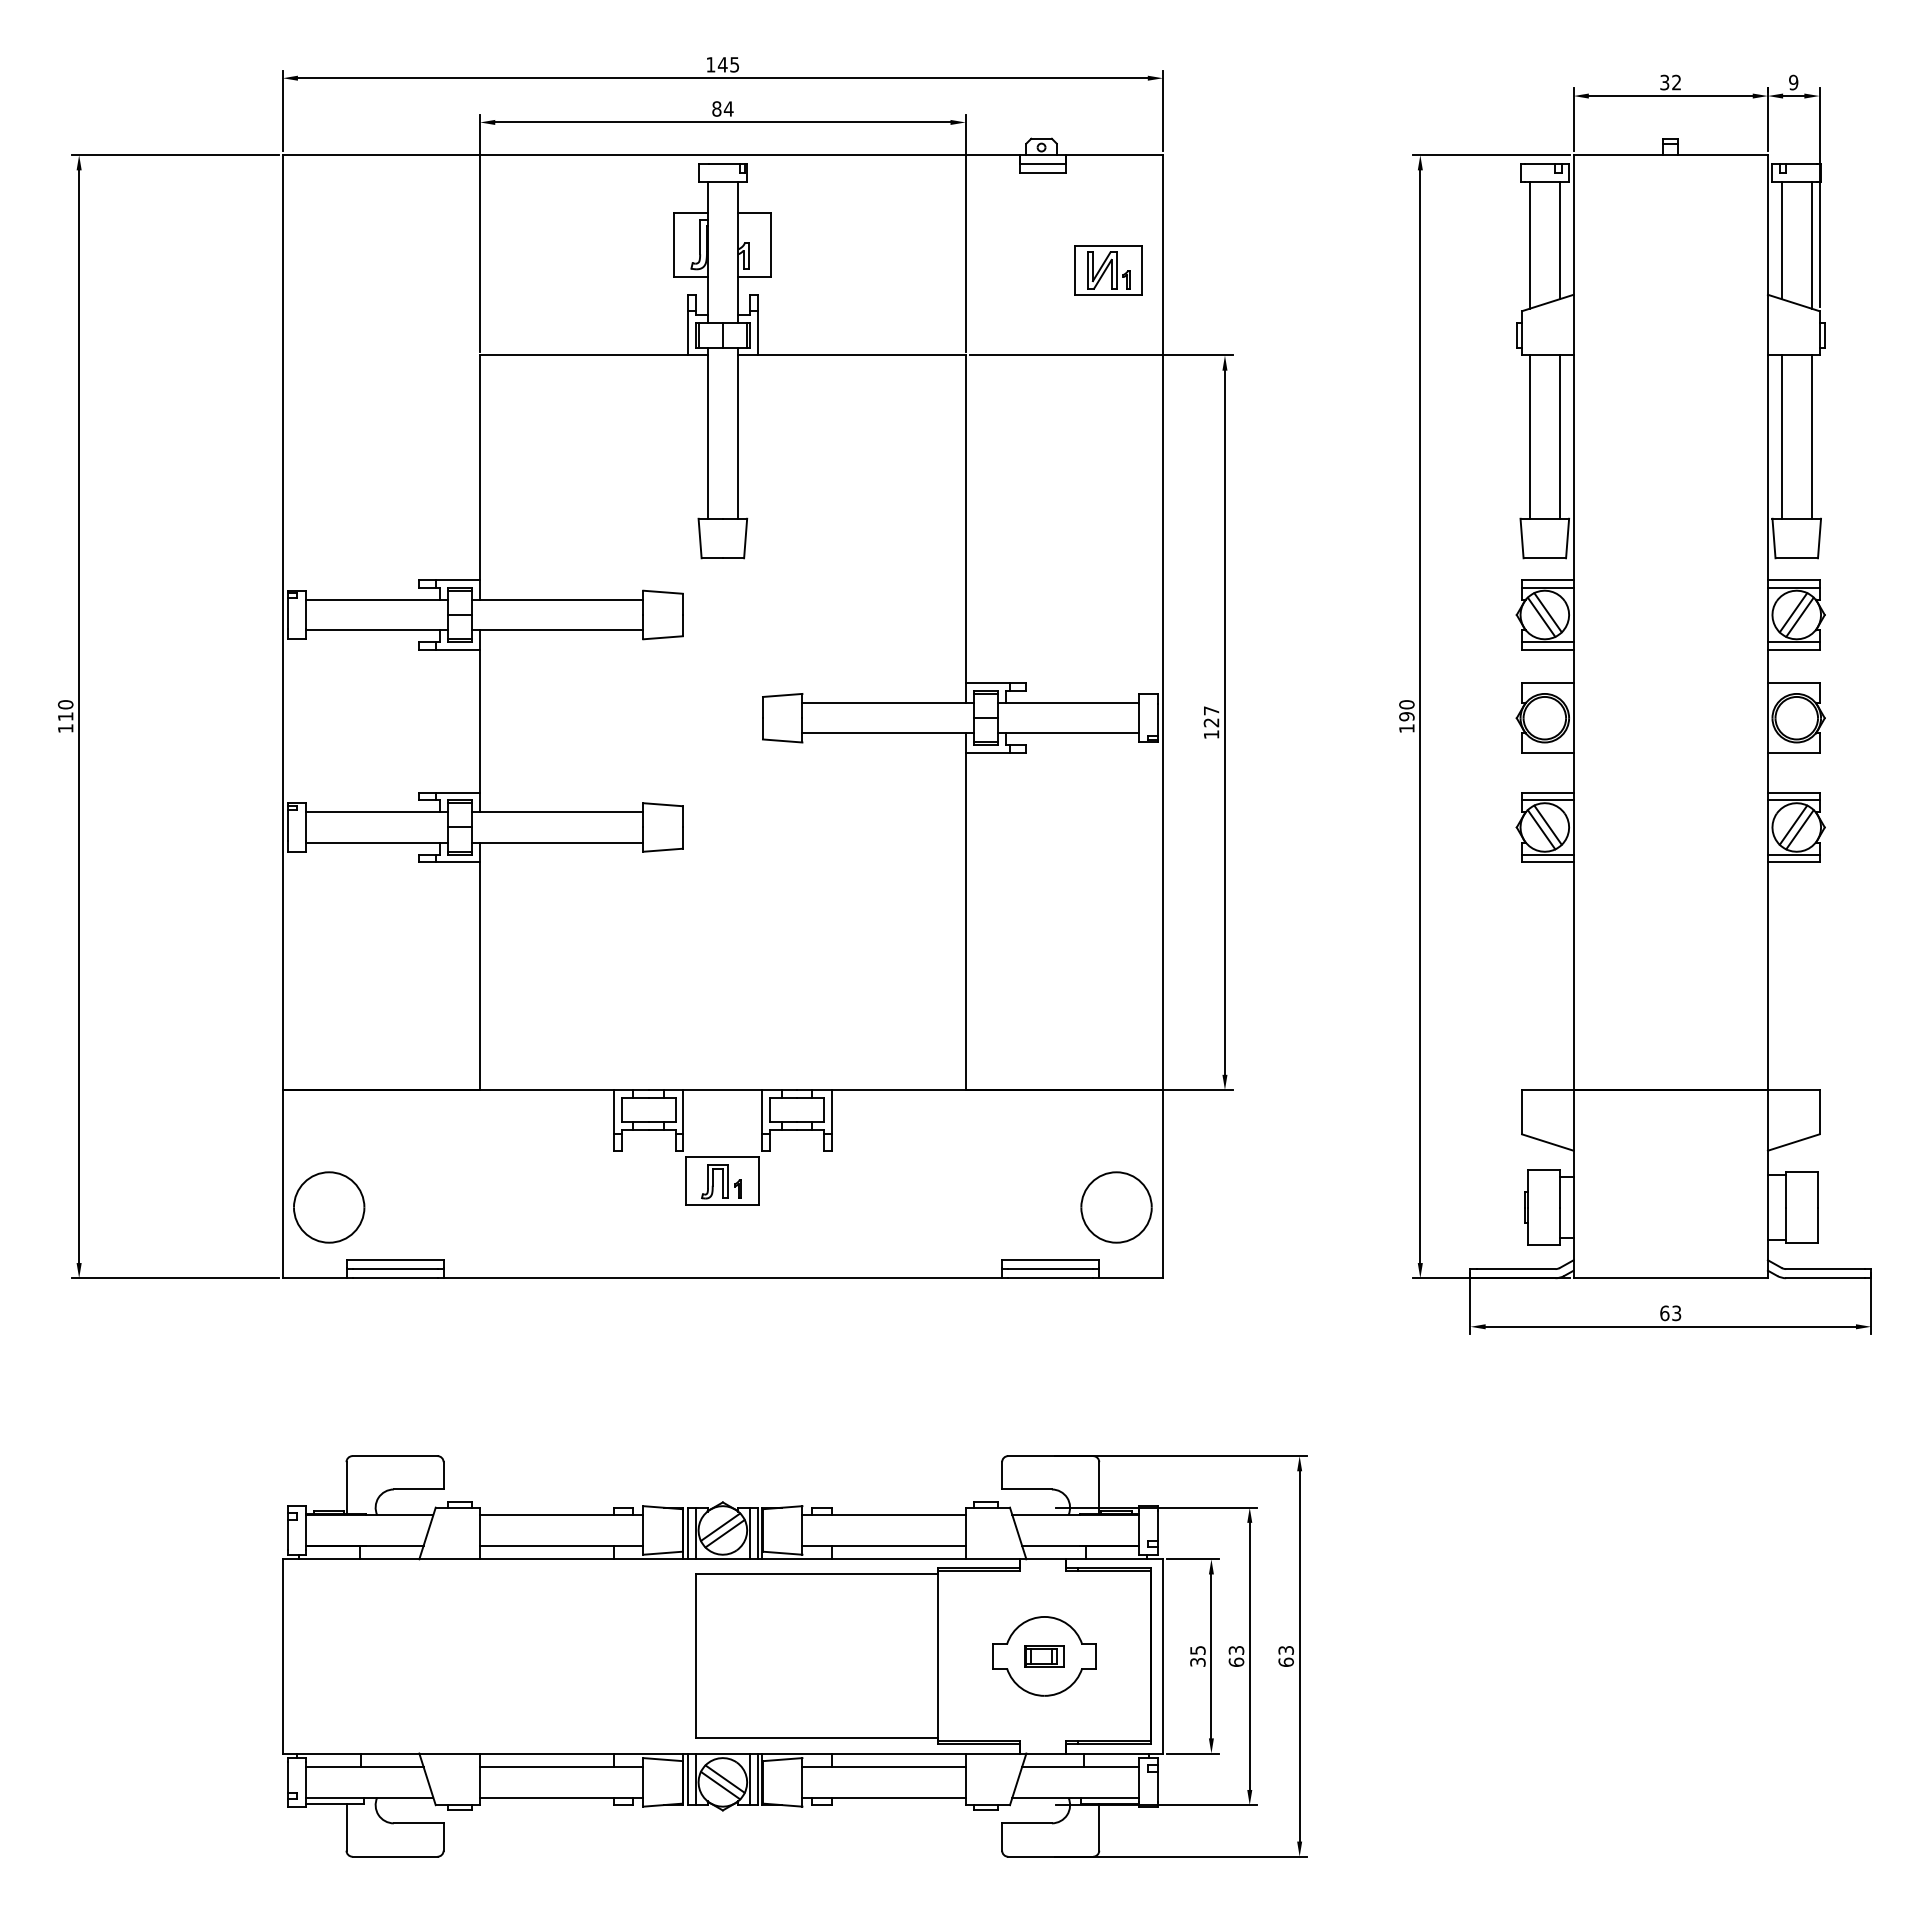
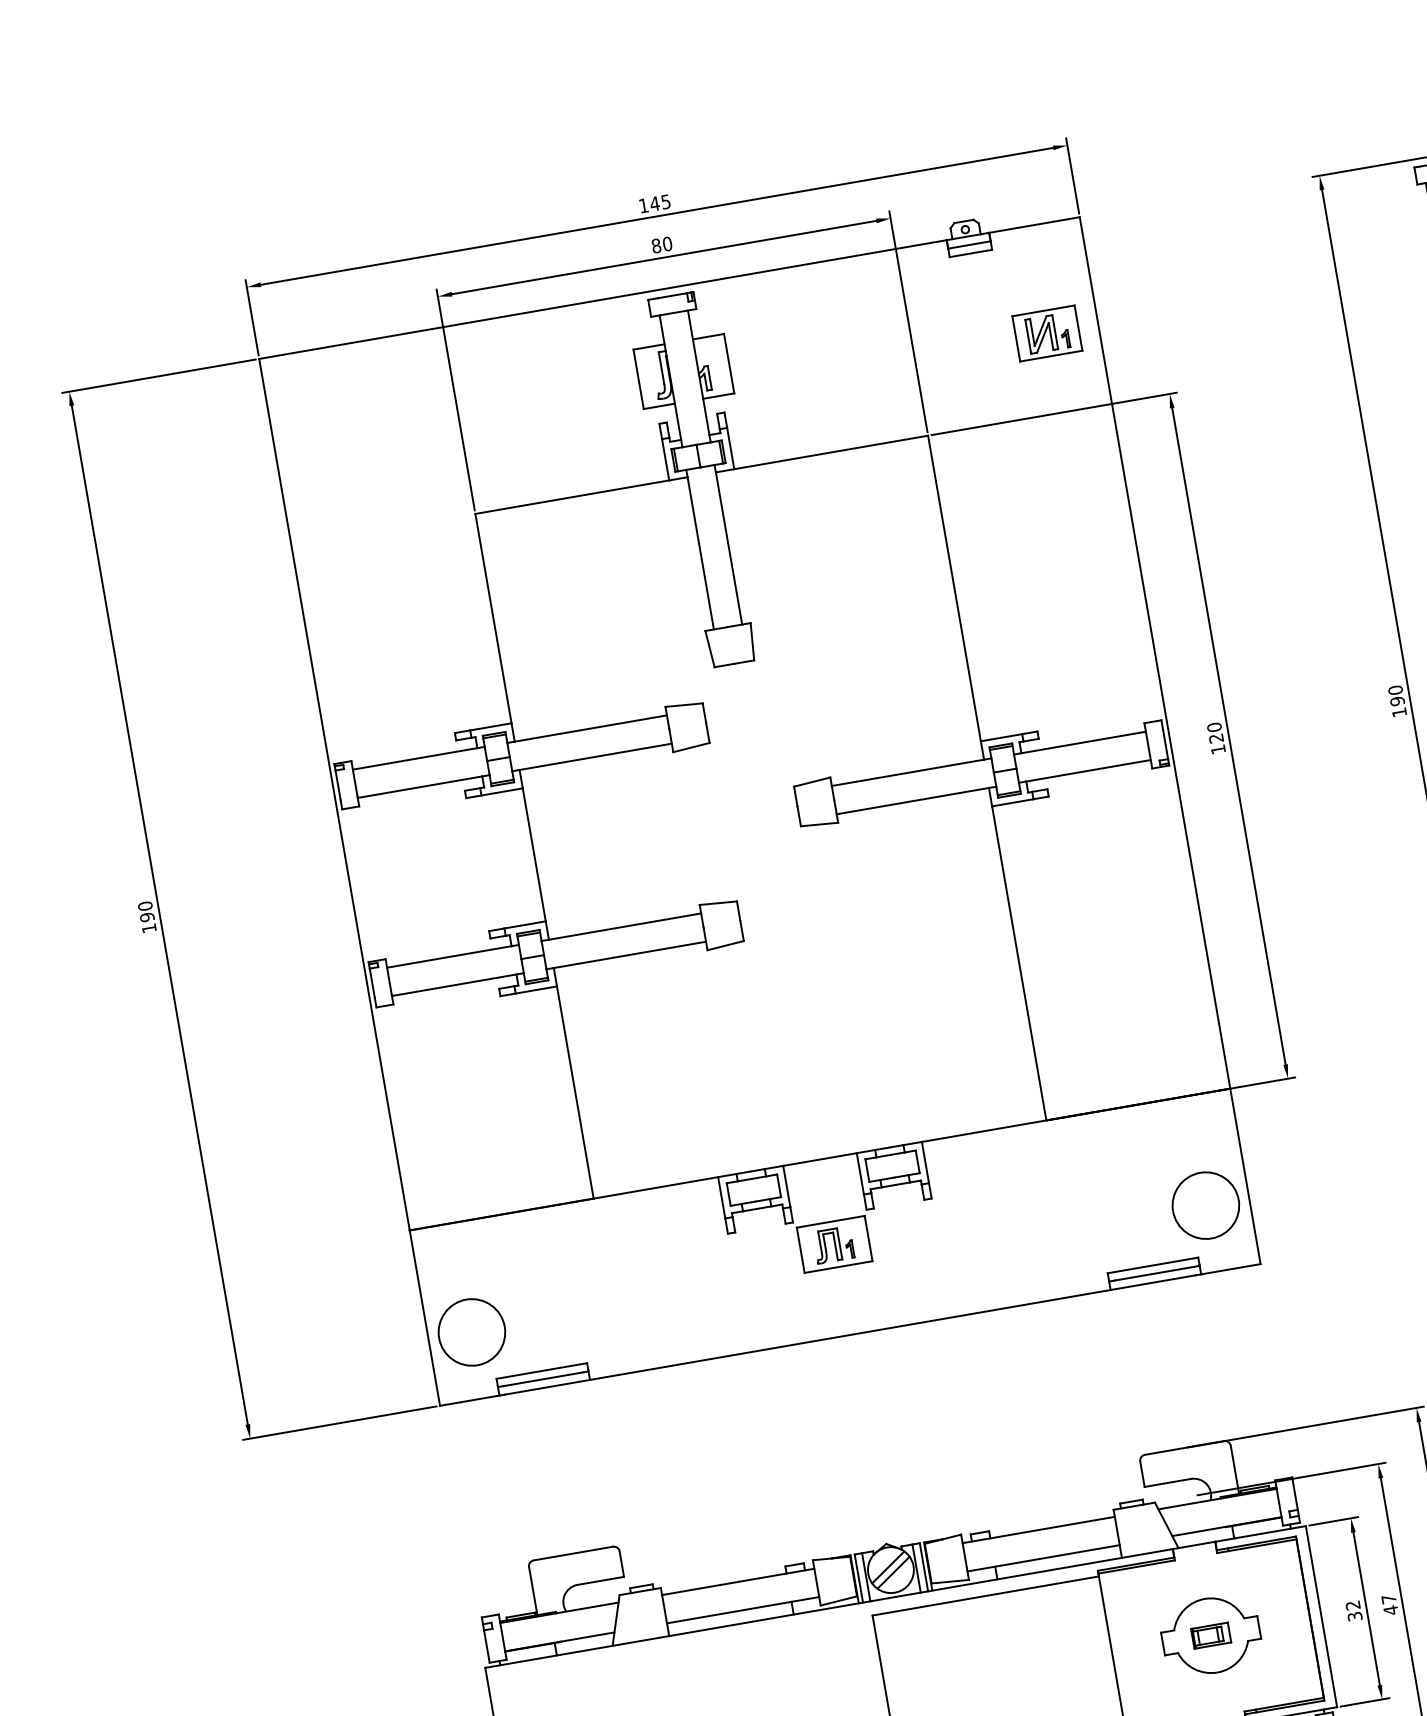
text: (728, 108) -> (667, 243), 84 -> 80
text: (1211, 710) -> (1214, 727), 127 -> 120
text: (65, 716) -> (147, 917), 110 -> 190
text: (1197, 1650) -> (1352, 1605), 35 -> 32
text: (1236, 1656) -> (1390, 1604), 63 -> 47

